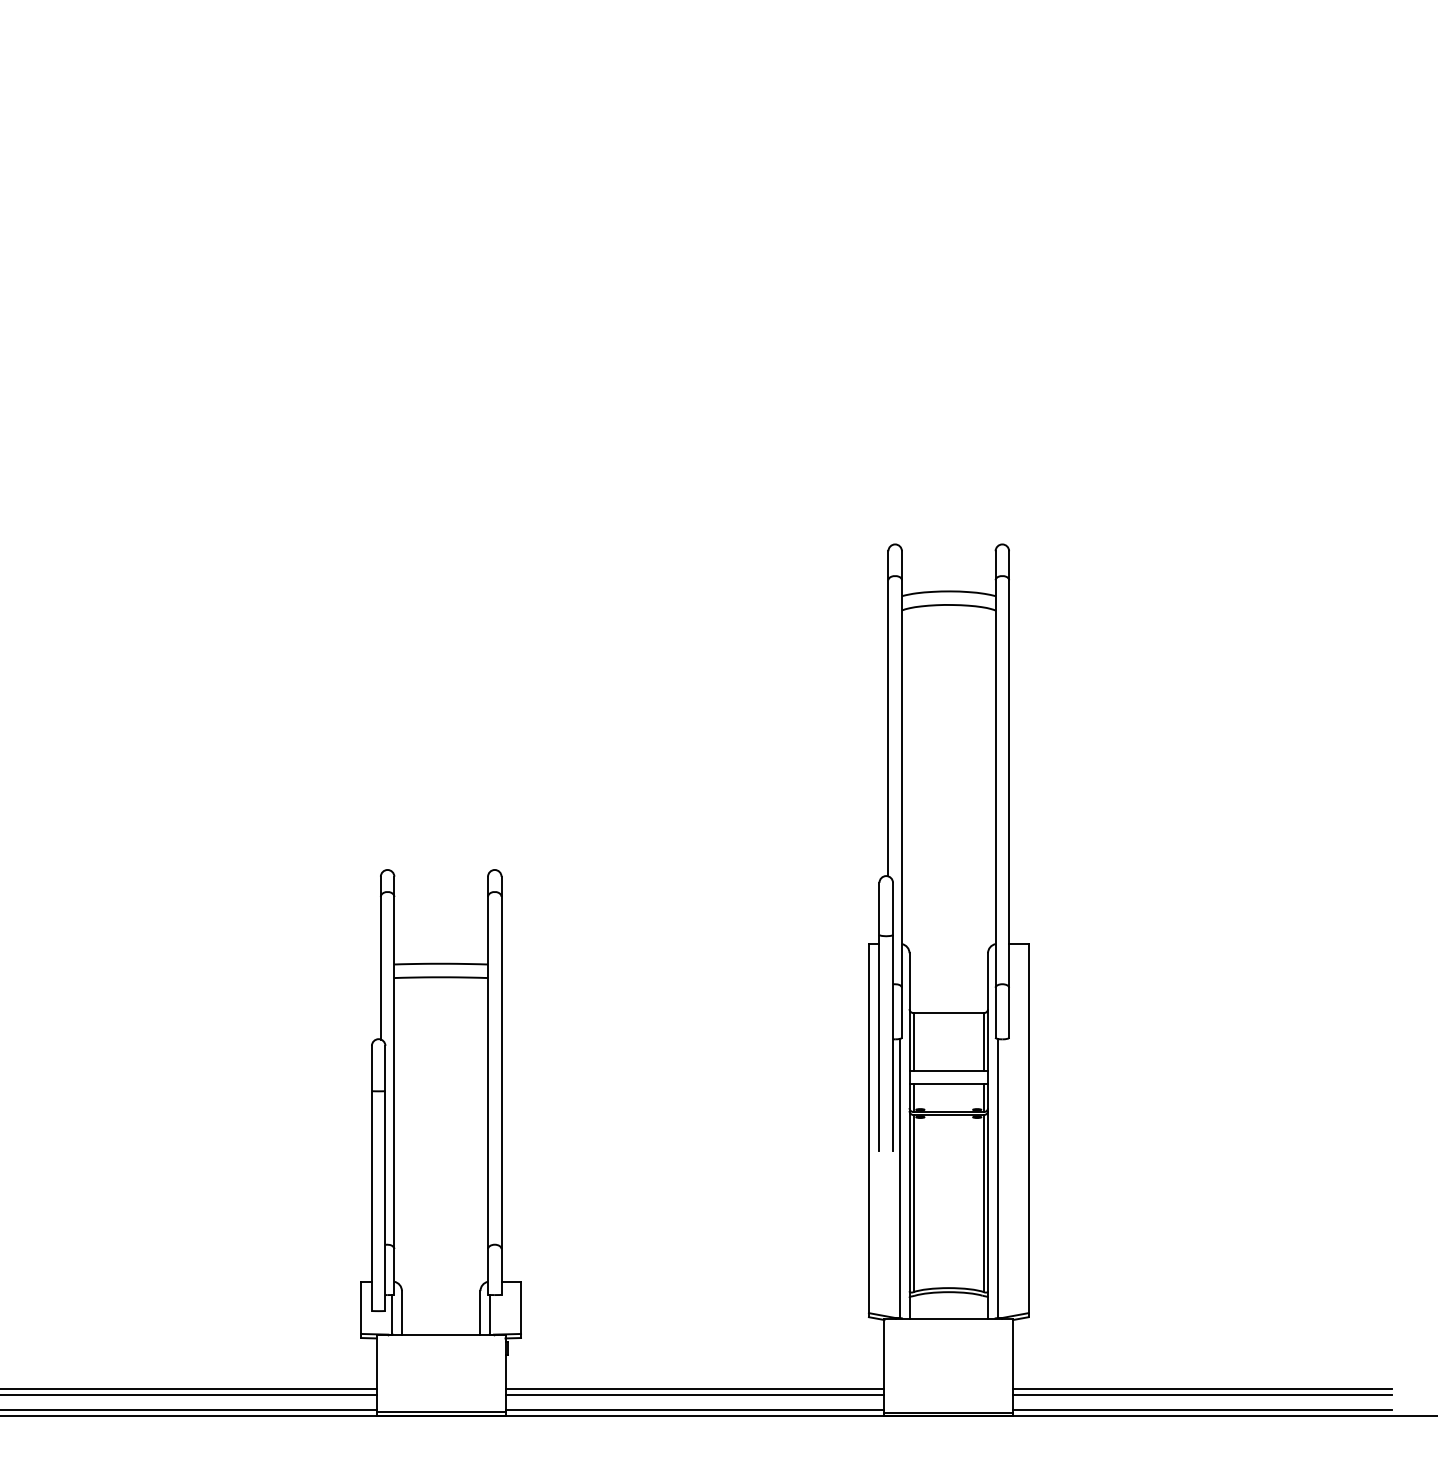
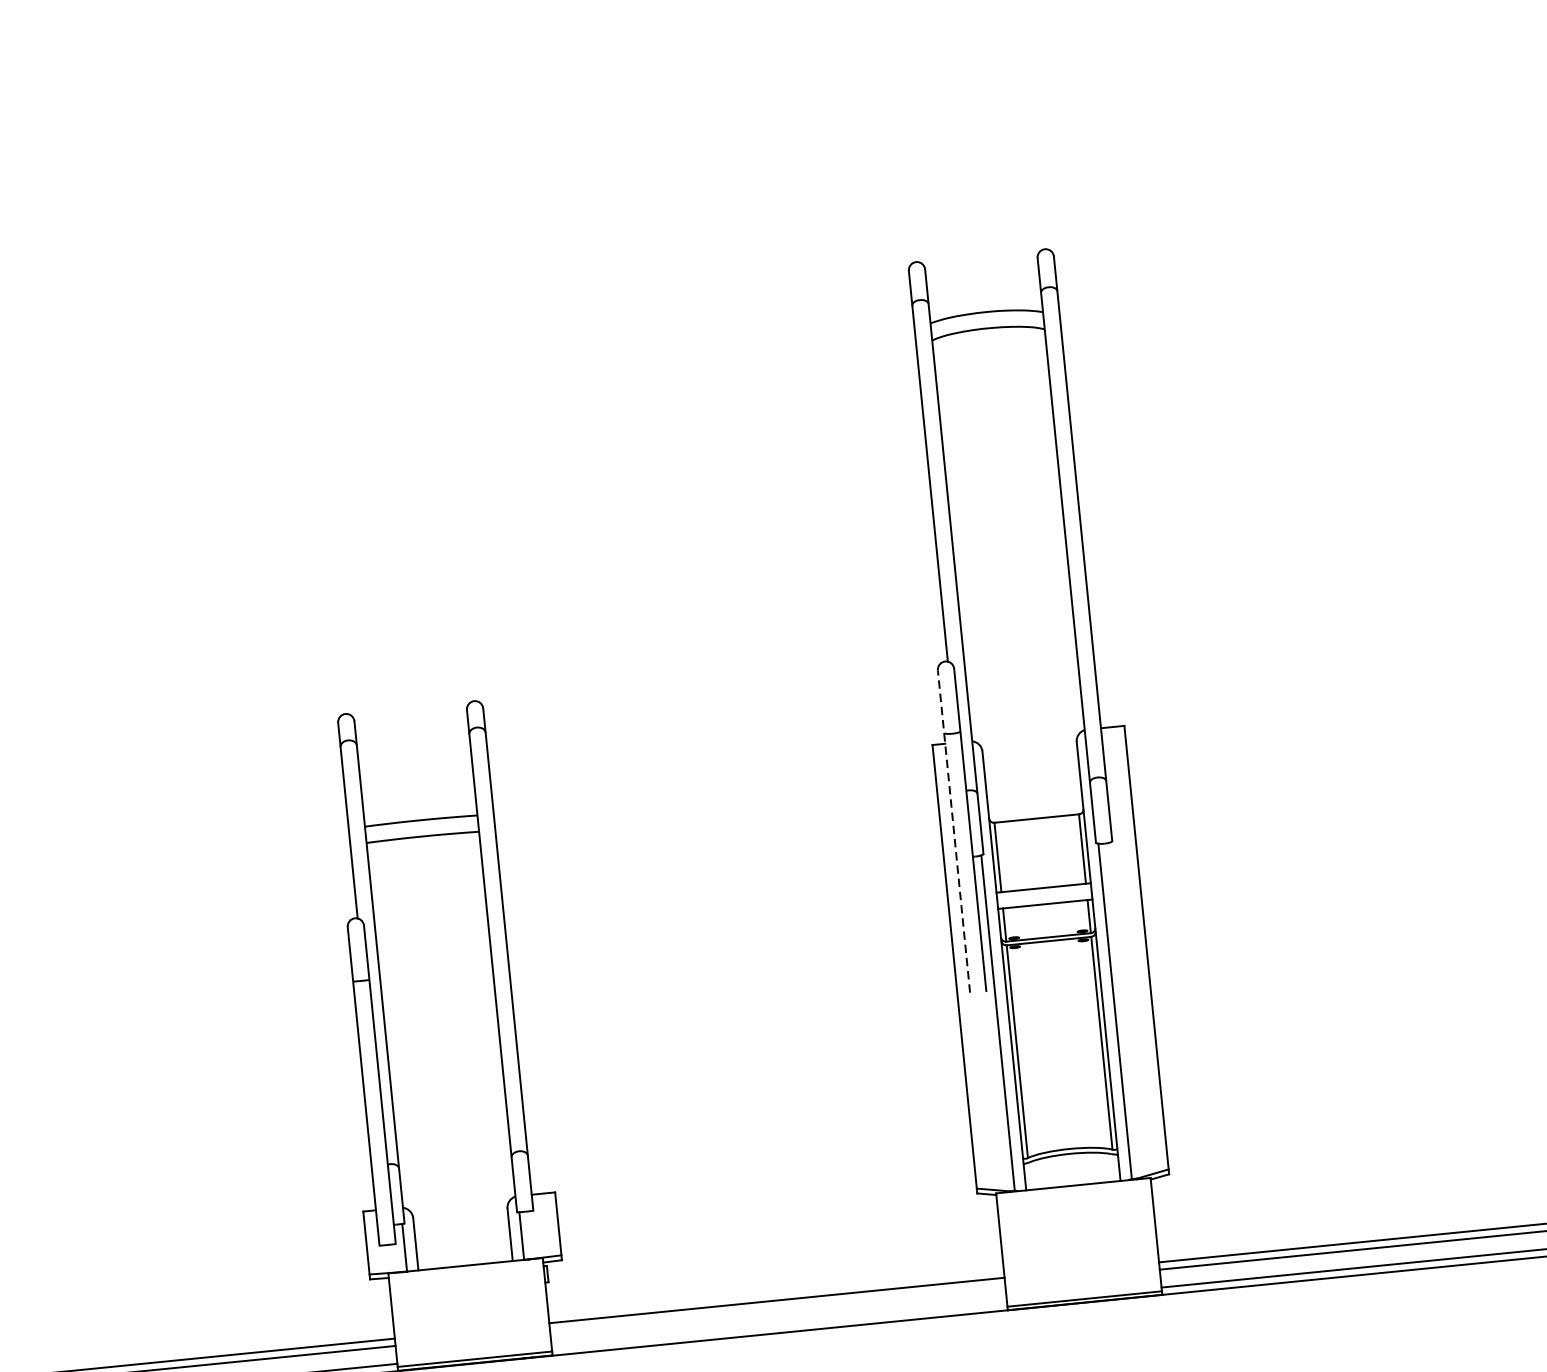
line: (879, 1016) -> (953, 831), solid -> dashed
line: (694, 1395) -> (777, 1308), removed
line: (694, 1409) -> (778, 1325), removed

